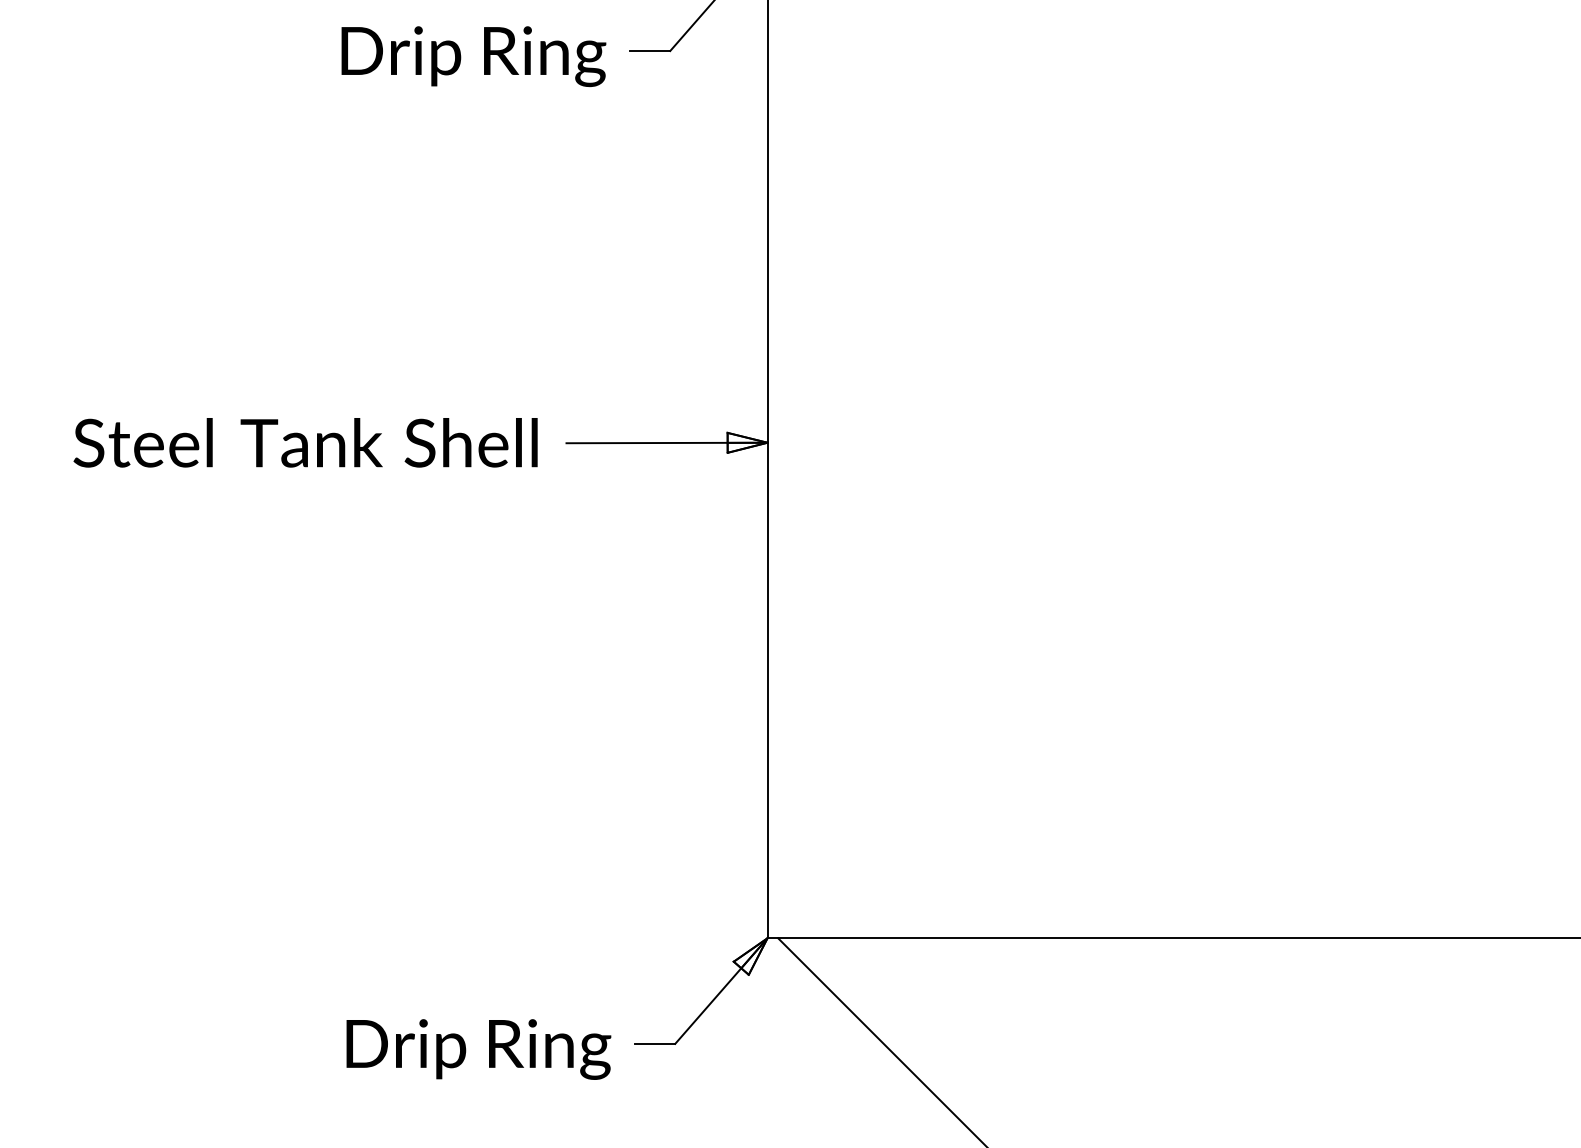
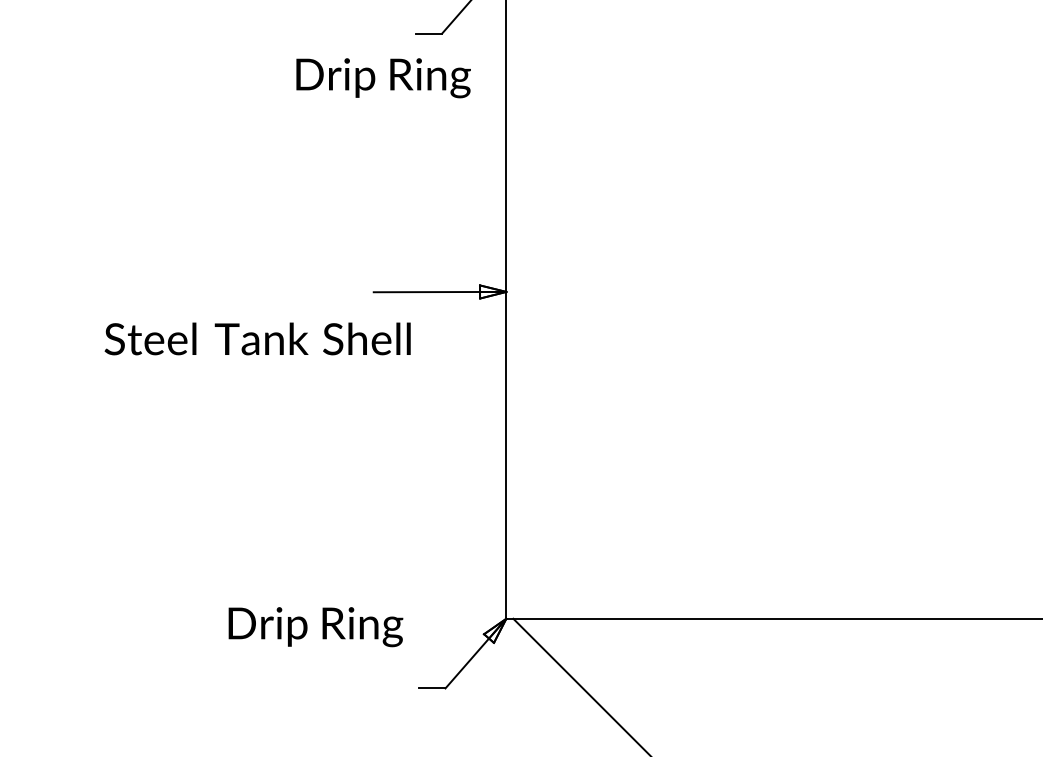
text: (473, 57) -> (383, 78), moved
text: (305, 442) -> (257, 338), moved
text: (478, 1050) -> (315, 627), moved

